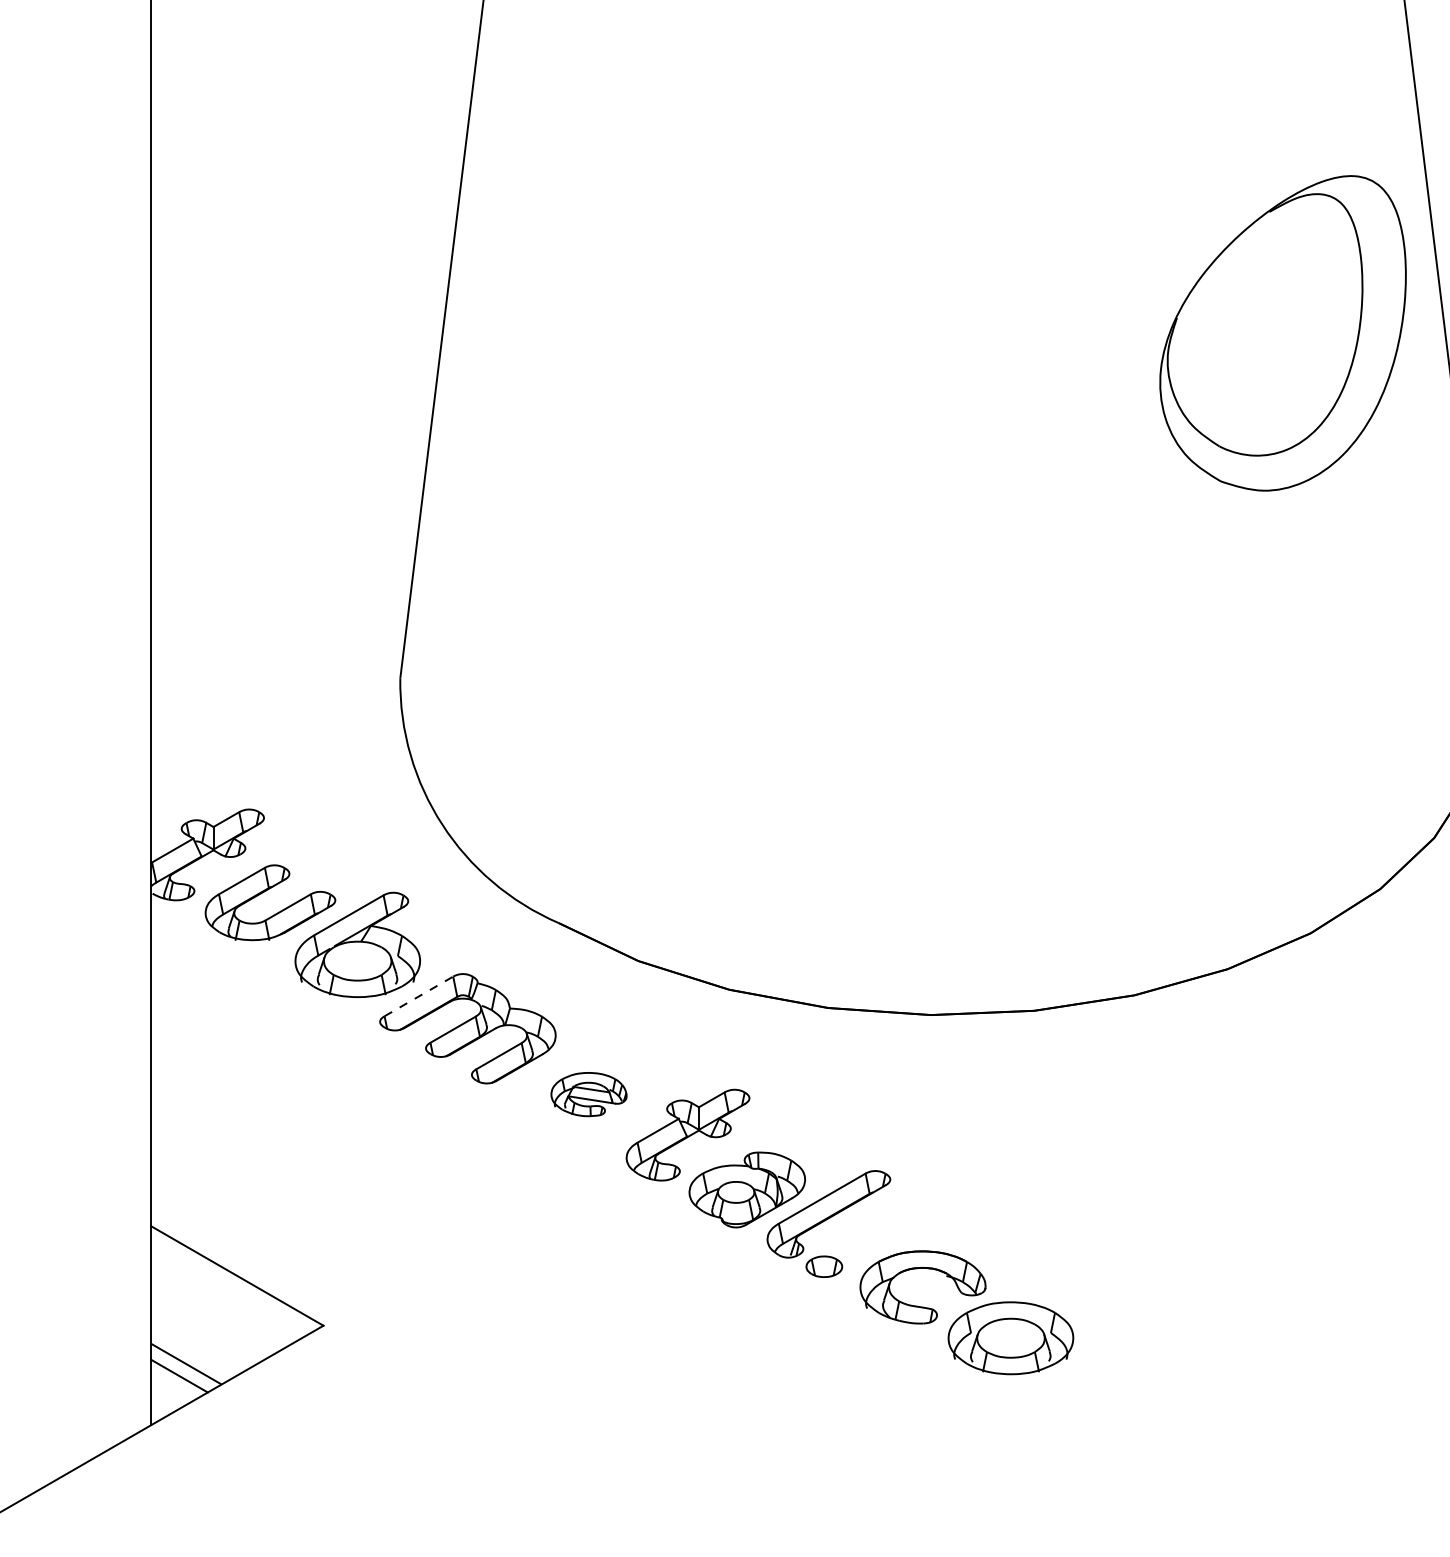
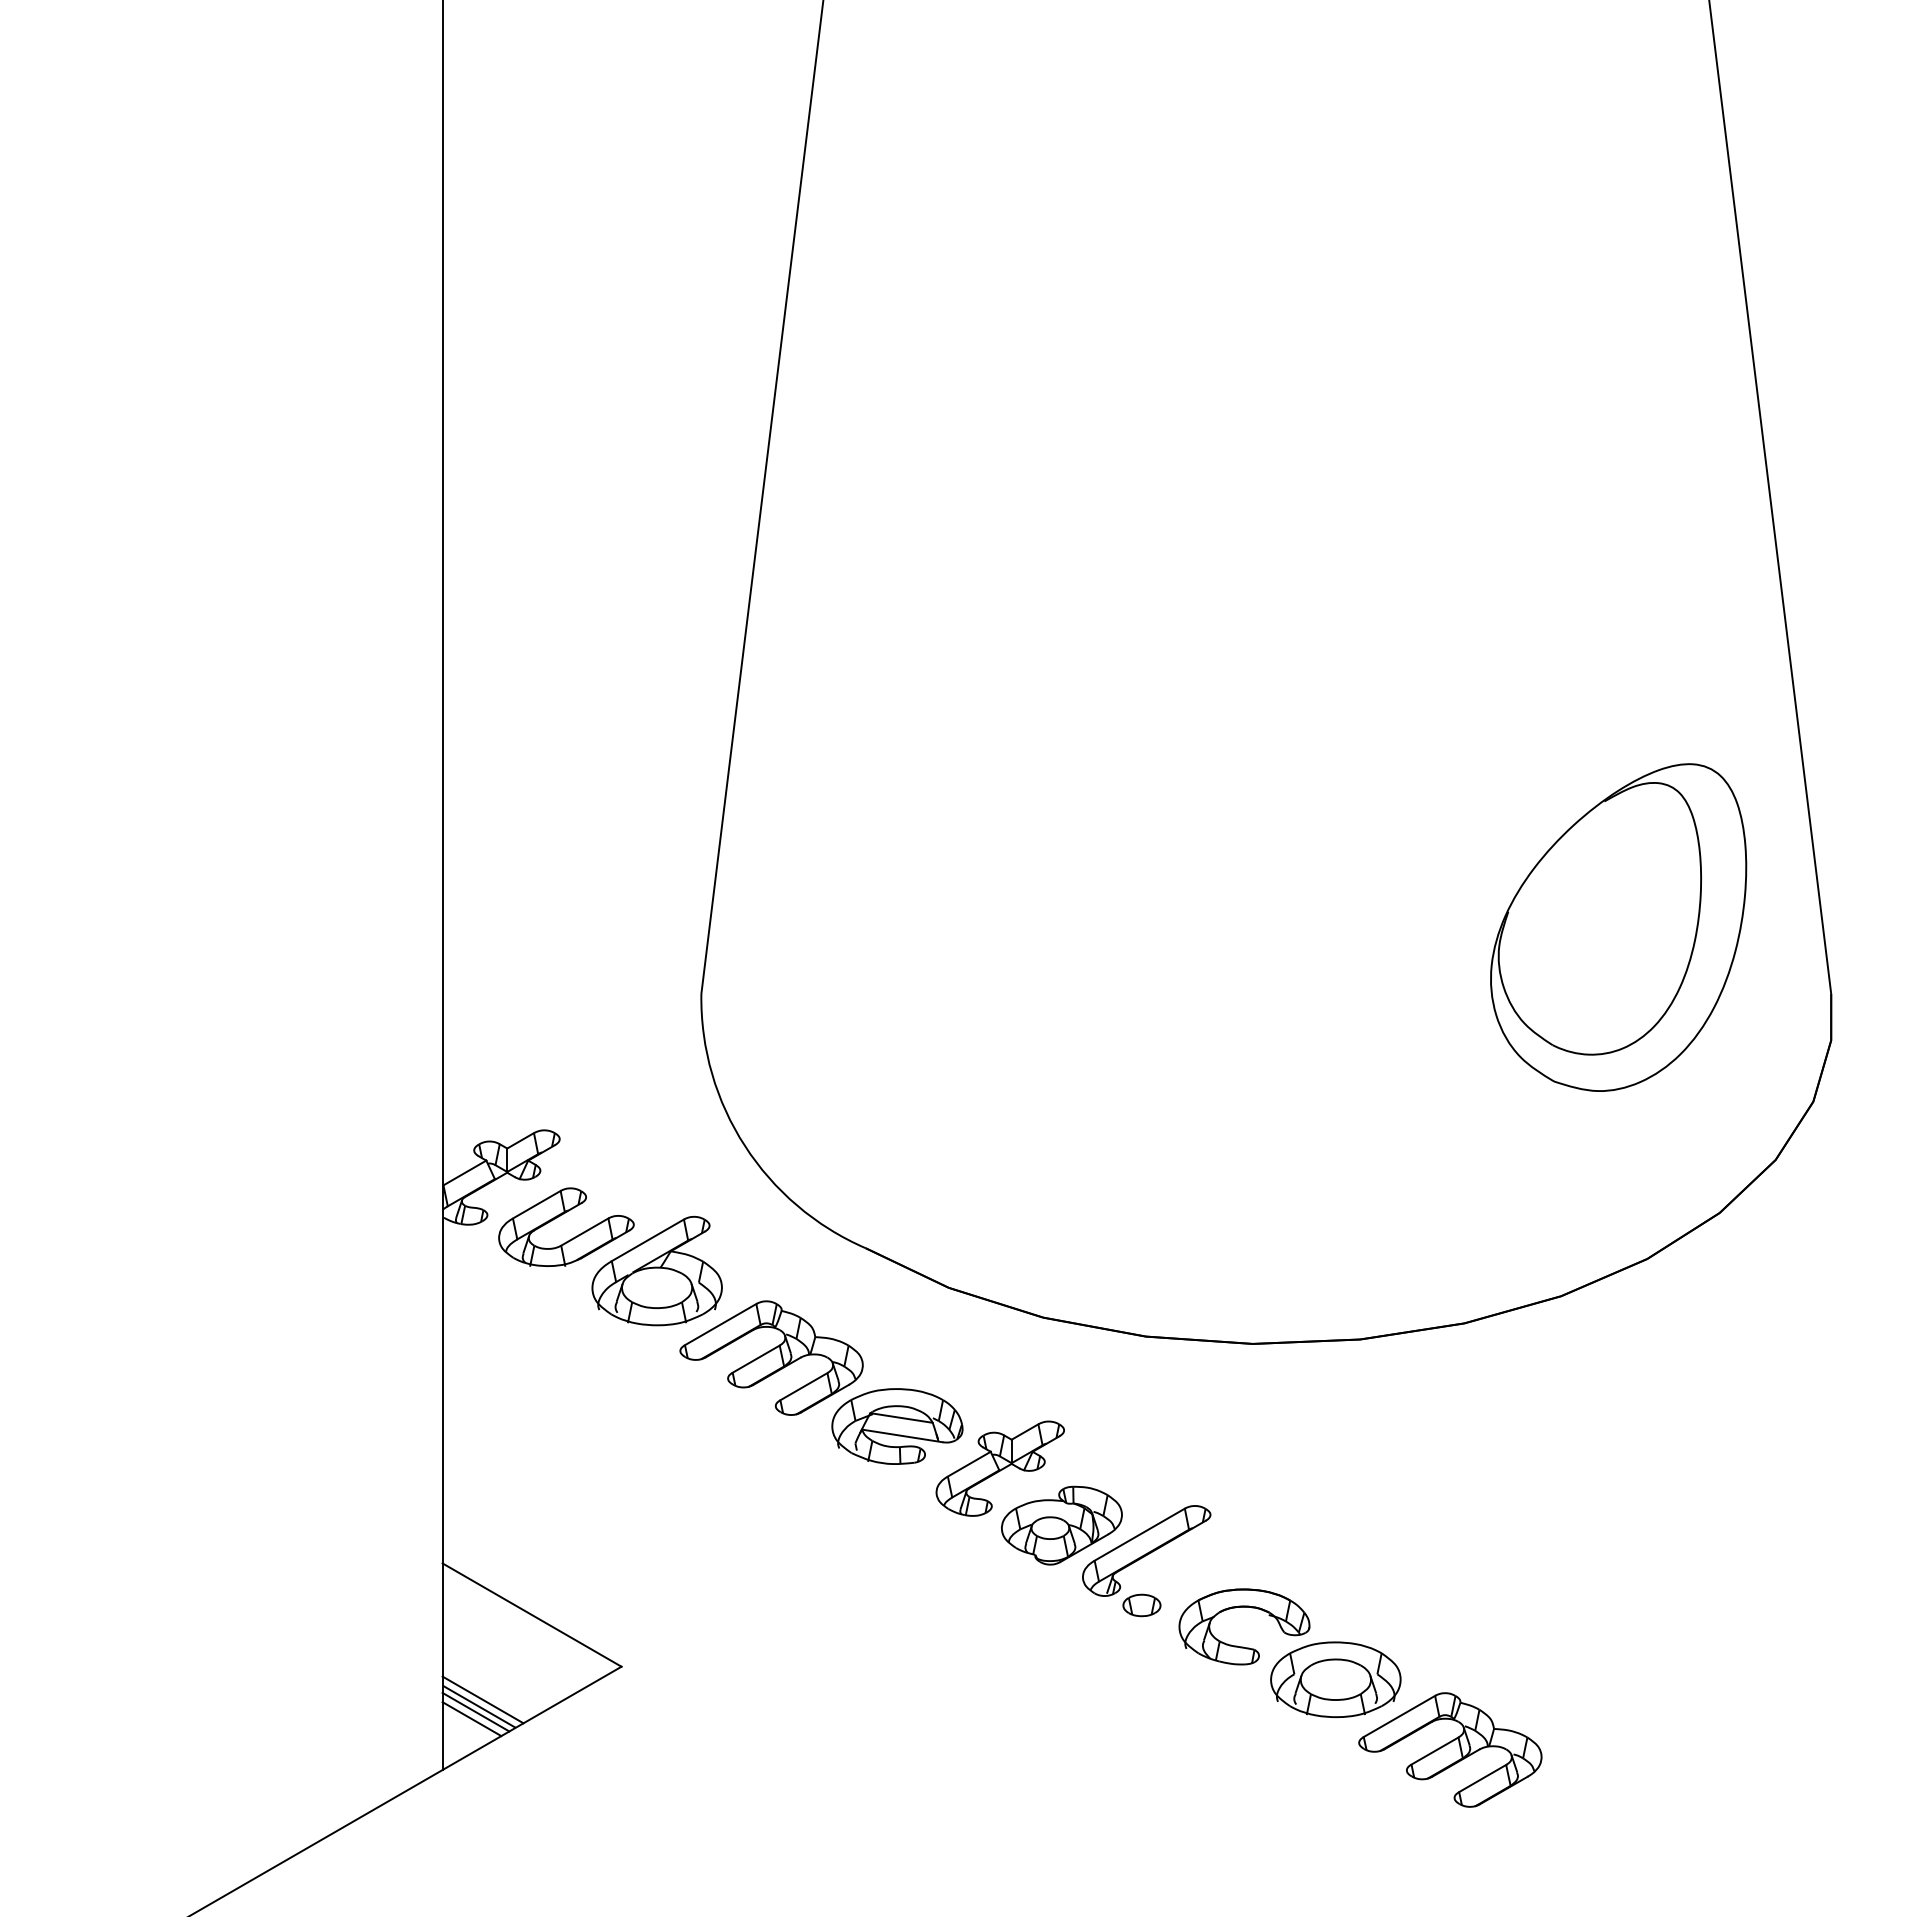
part: (1282, 333) -> (1618, 927), moved
line: (419, 996) -> (721, 1324), dashed -> solid
part: (589, 1094) -> (897, 1426), size x1.67
line: (189, 1357) -> (482, 1699), added
line: (182, 1368) -> (475, 1711), added
part: (1121, 1405) -> (1450, 1749), added

